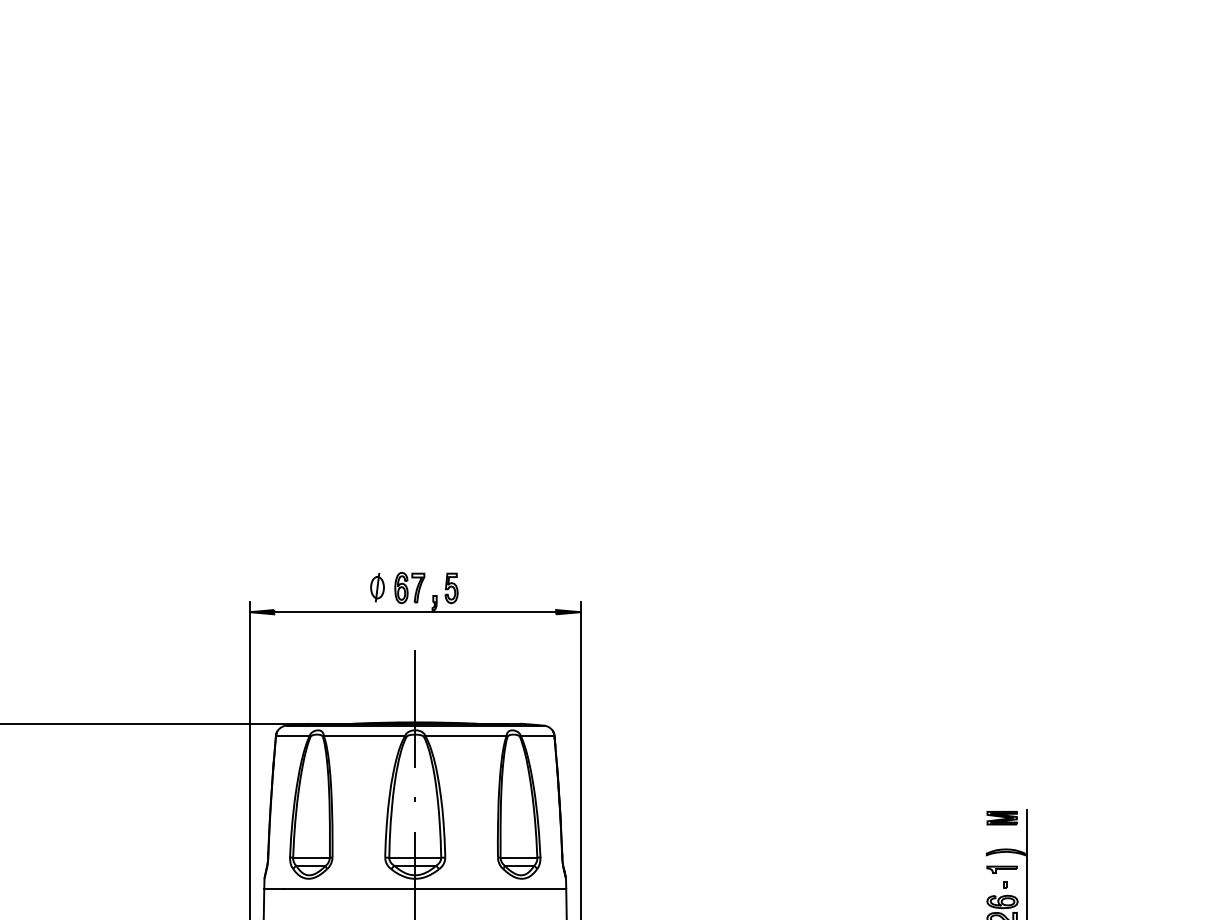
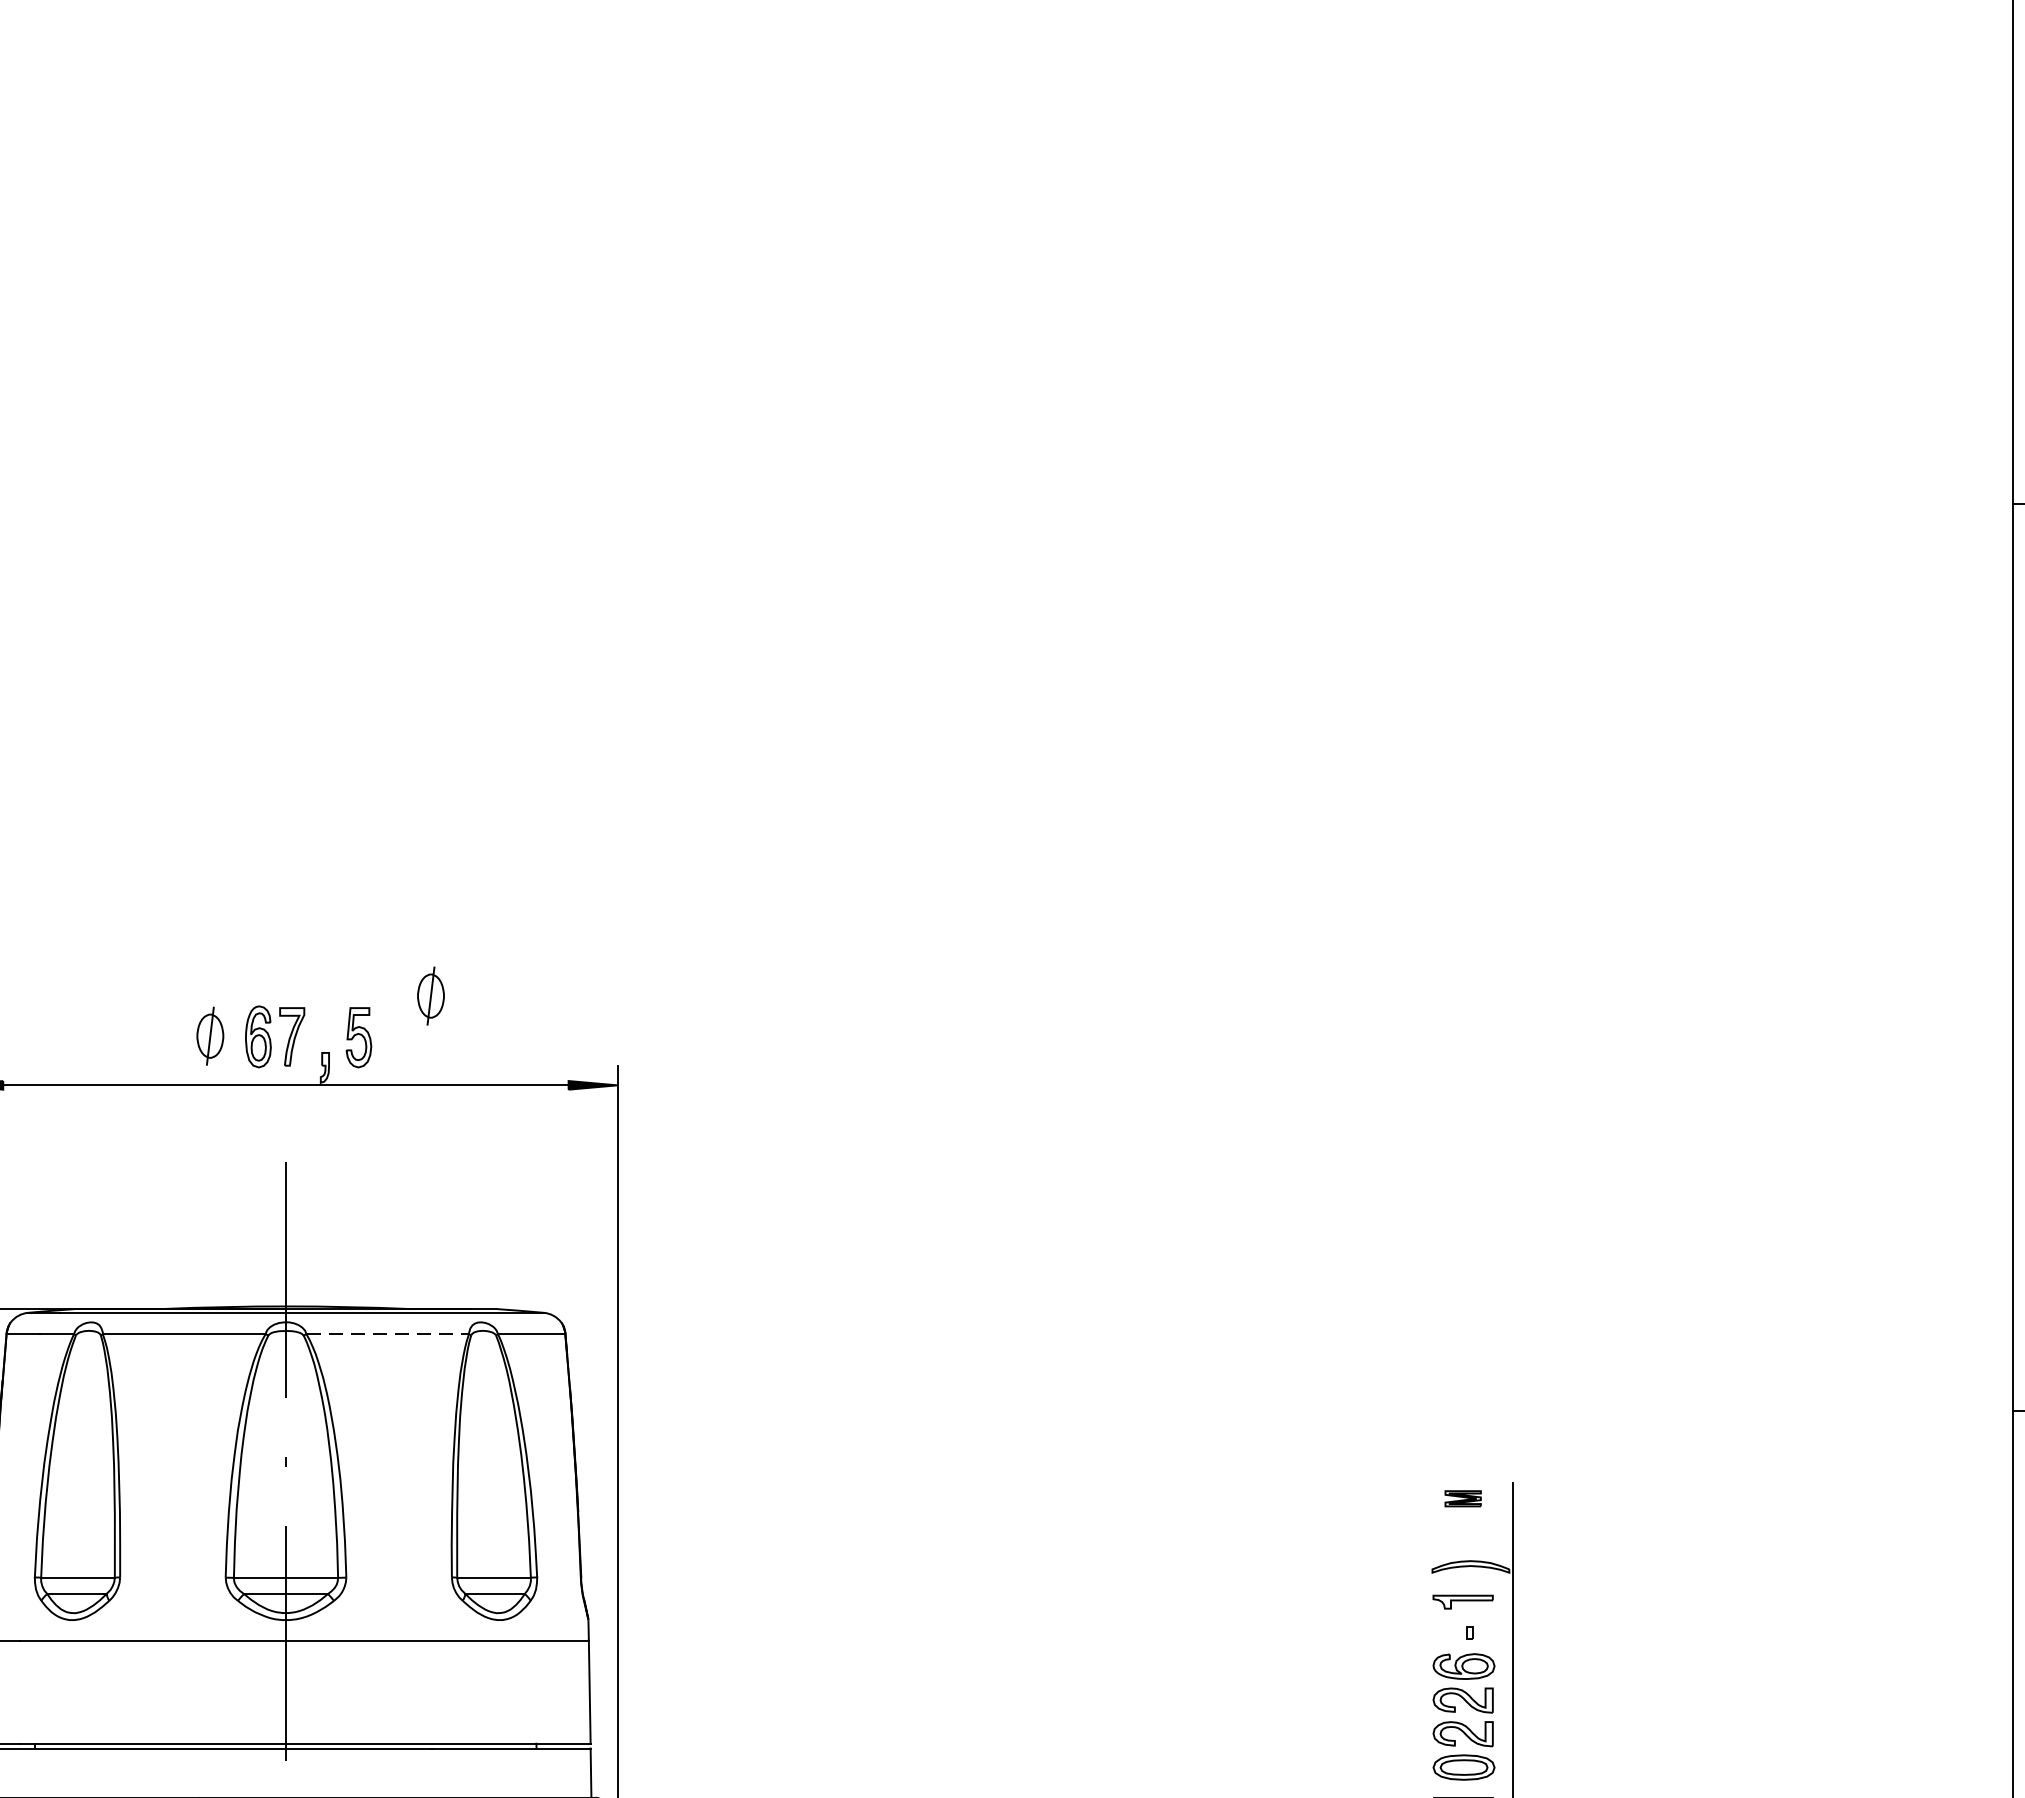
part: (487, 567) -> (430, 995), added
line: (465, 736) -> (386, 1334), solid -> dashed
part: (1001, 818) -> (1461, 1499), size x0.6

